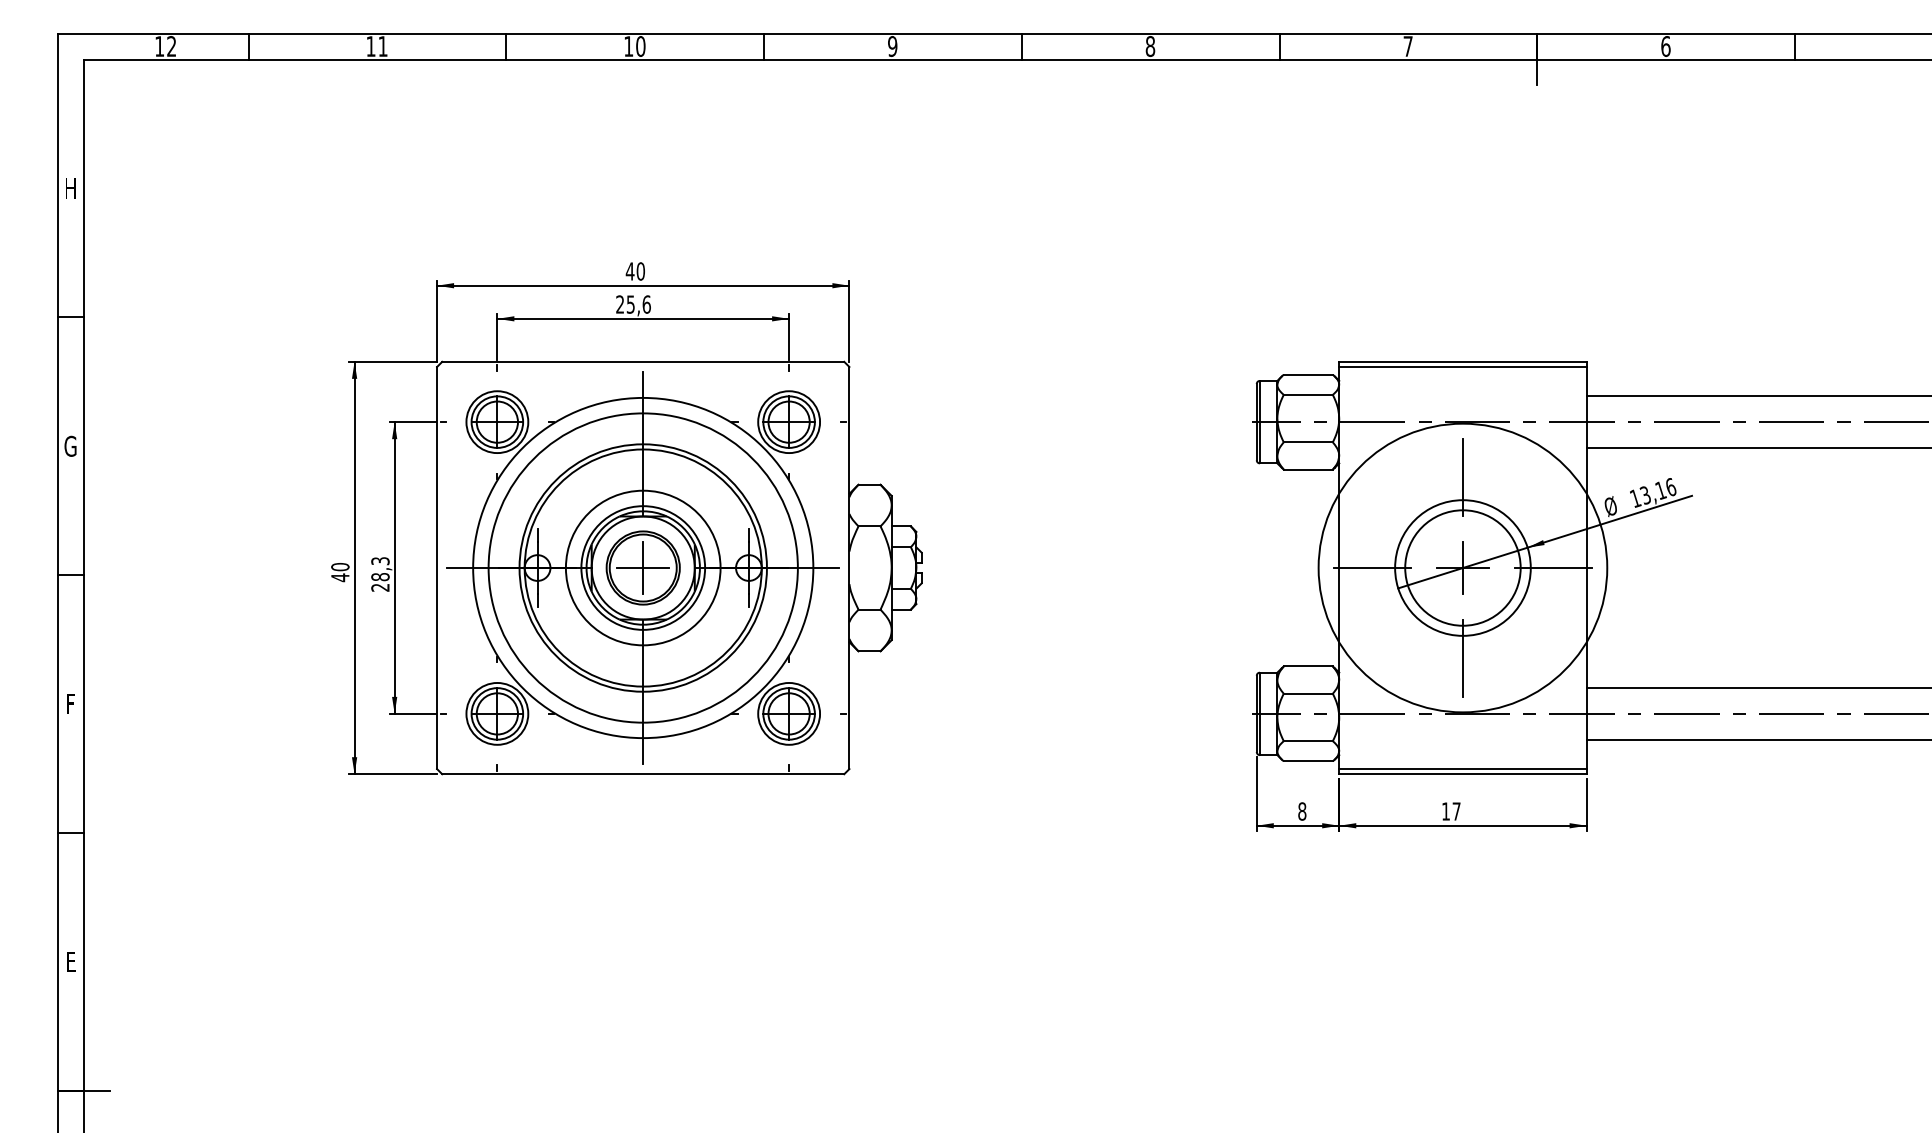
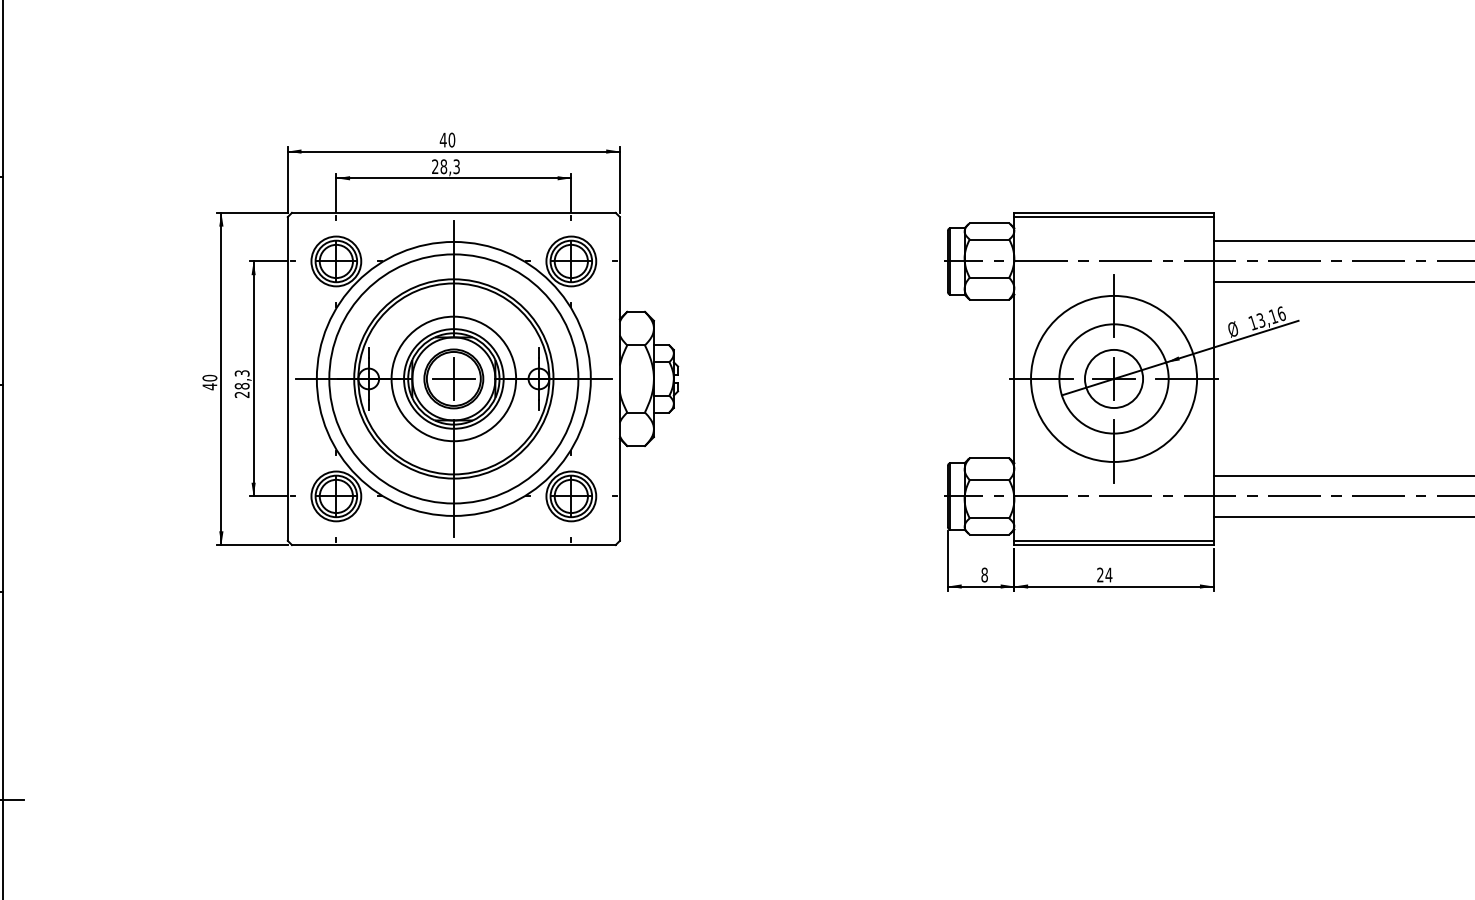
text: (638, 304) -> (450, 166), 25,6 -> 28,3
circle: (1462, 567) -> (1113, 378), size x0.62
circle: (1462, 567) -> (1113, 378), size x0.71
text: (1451, 811) -> (1104, 575), 17 -> 24

